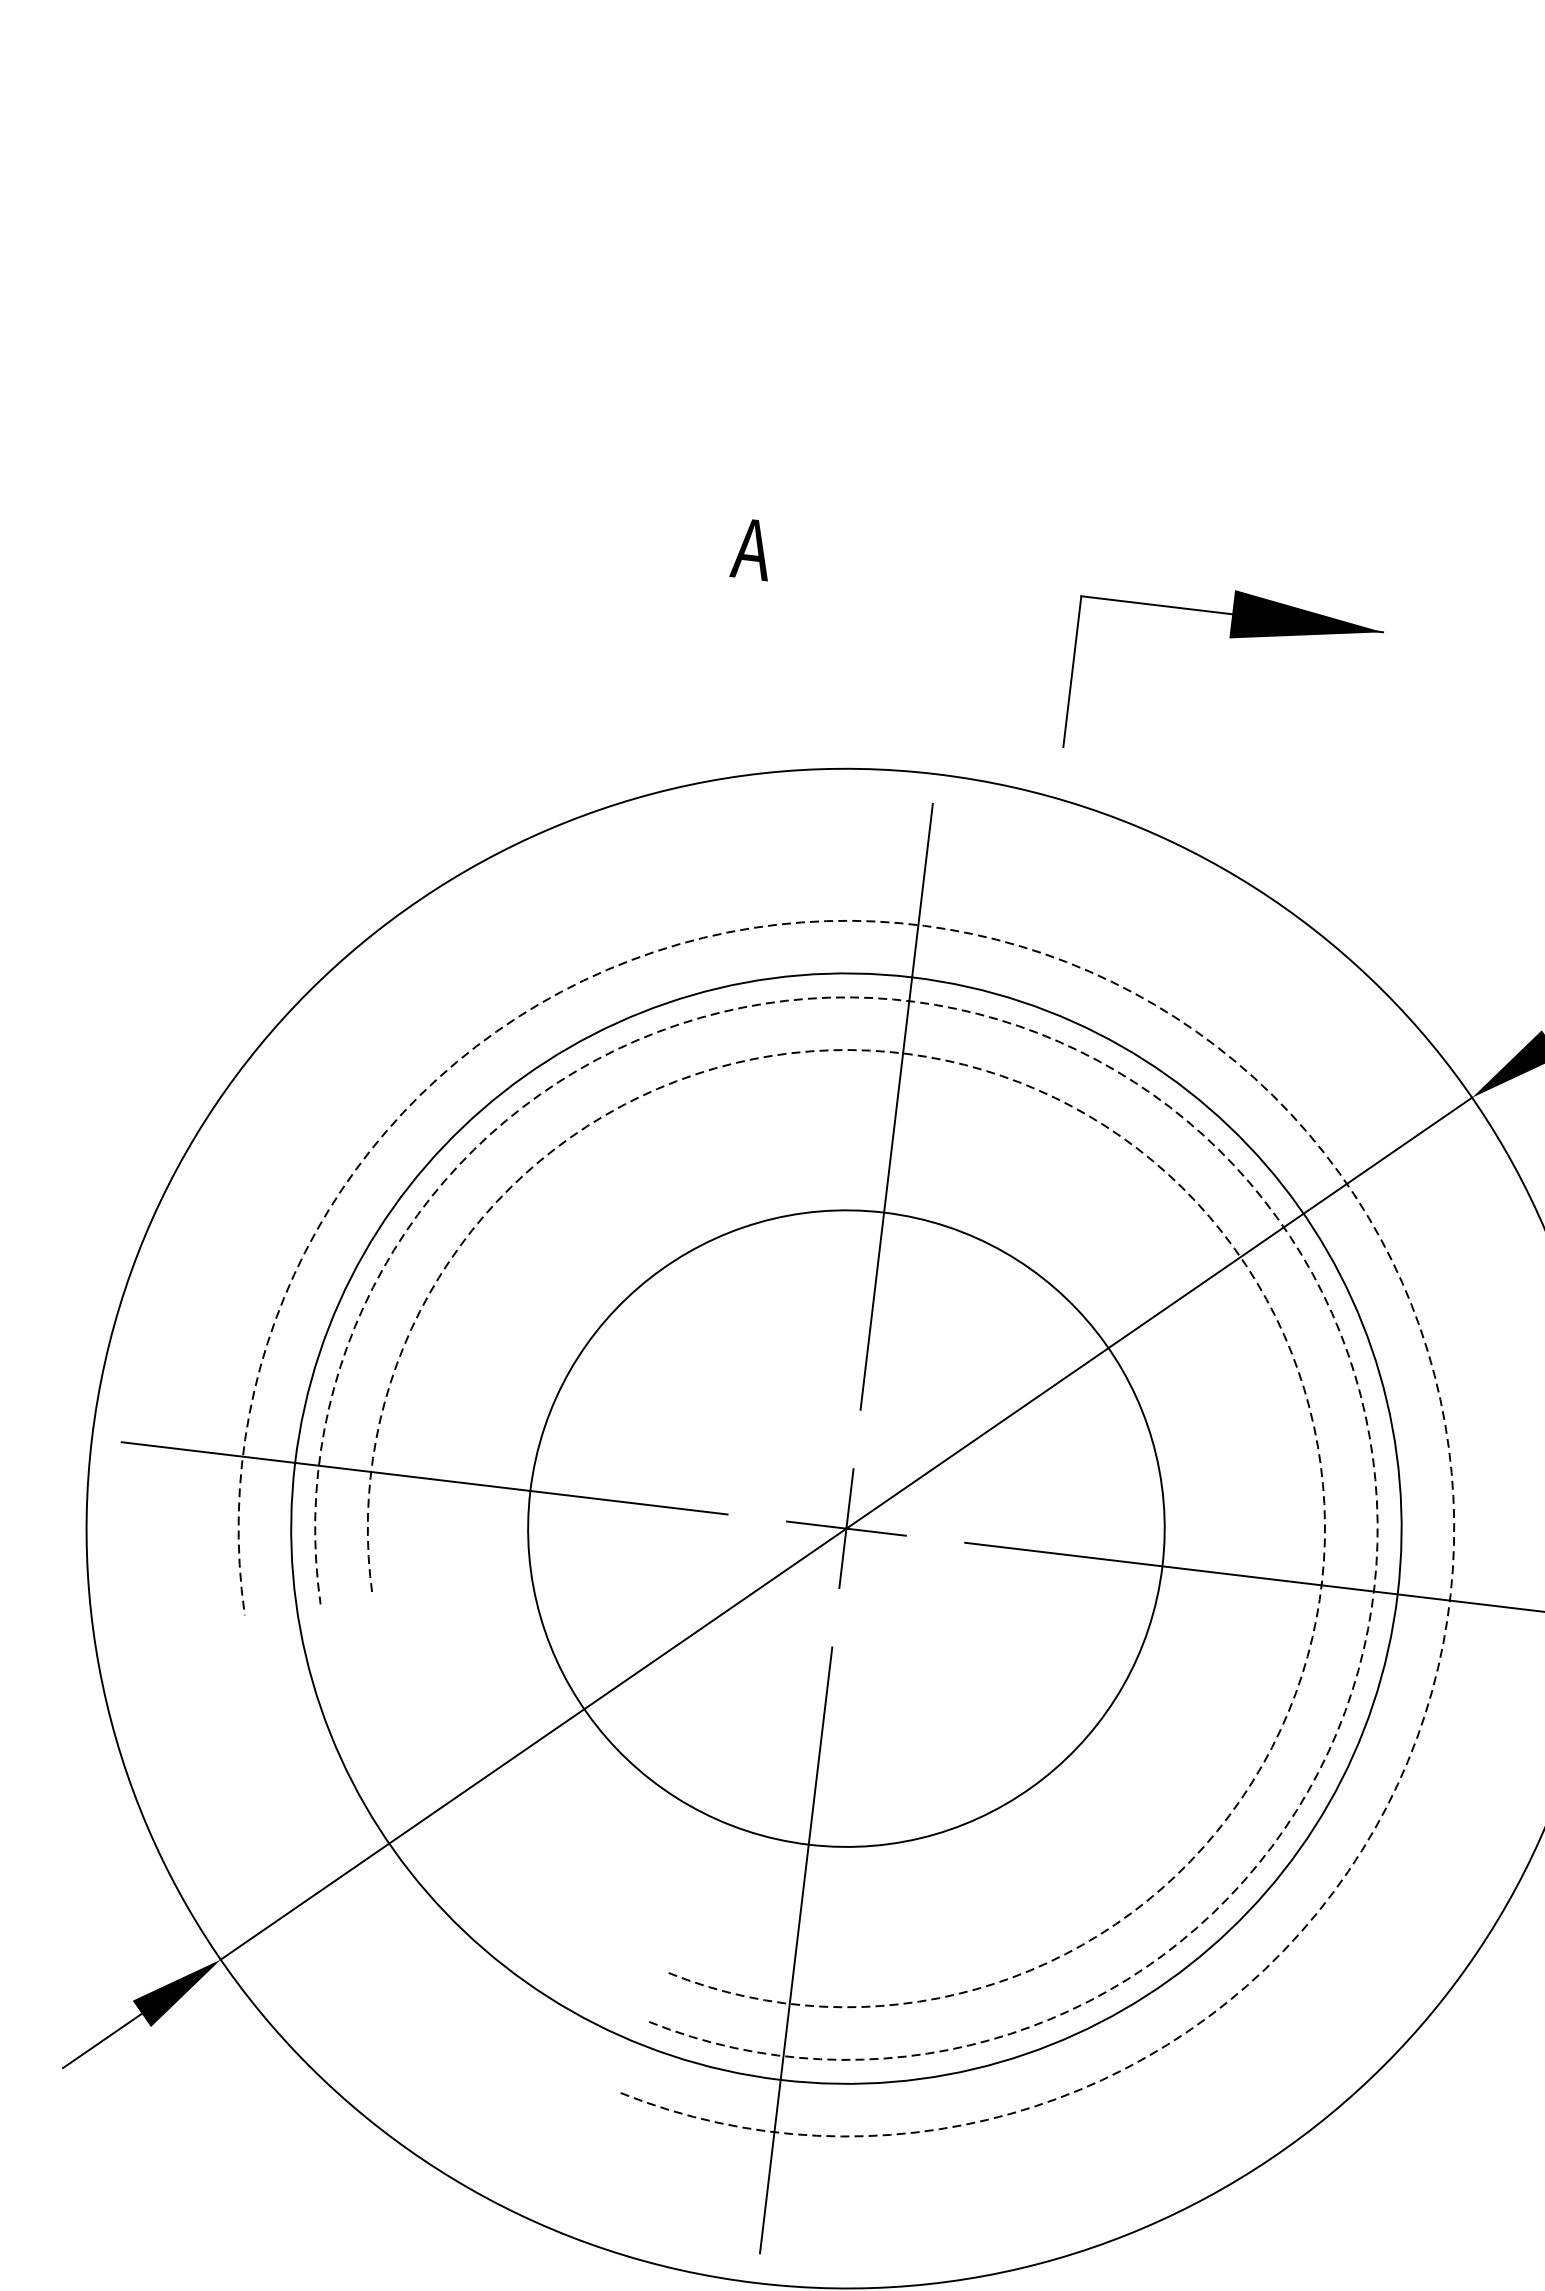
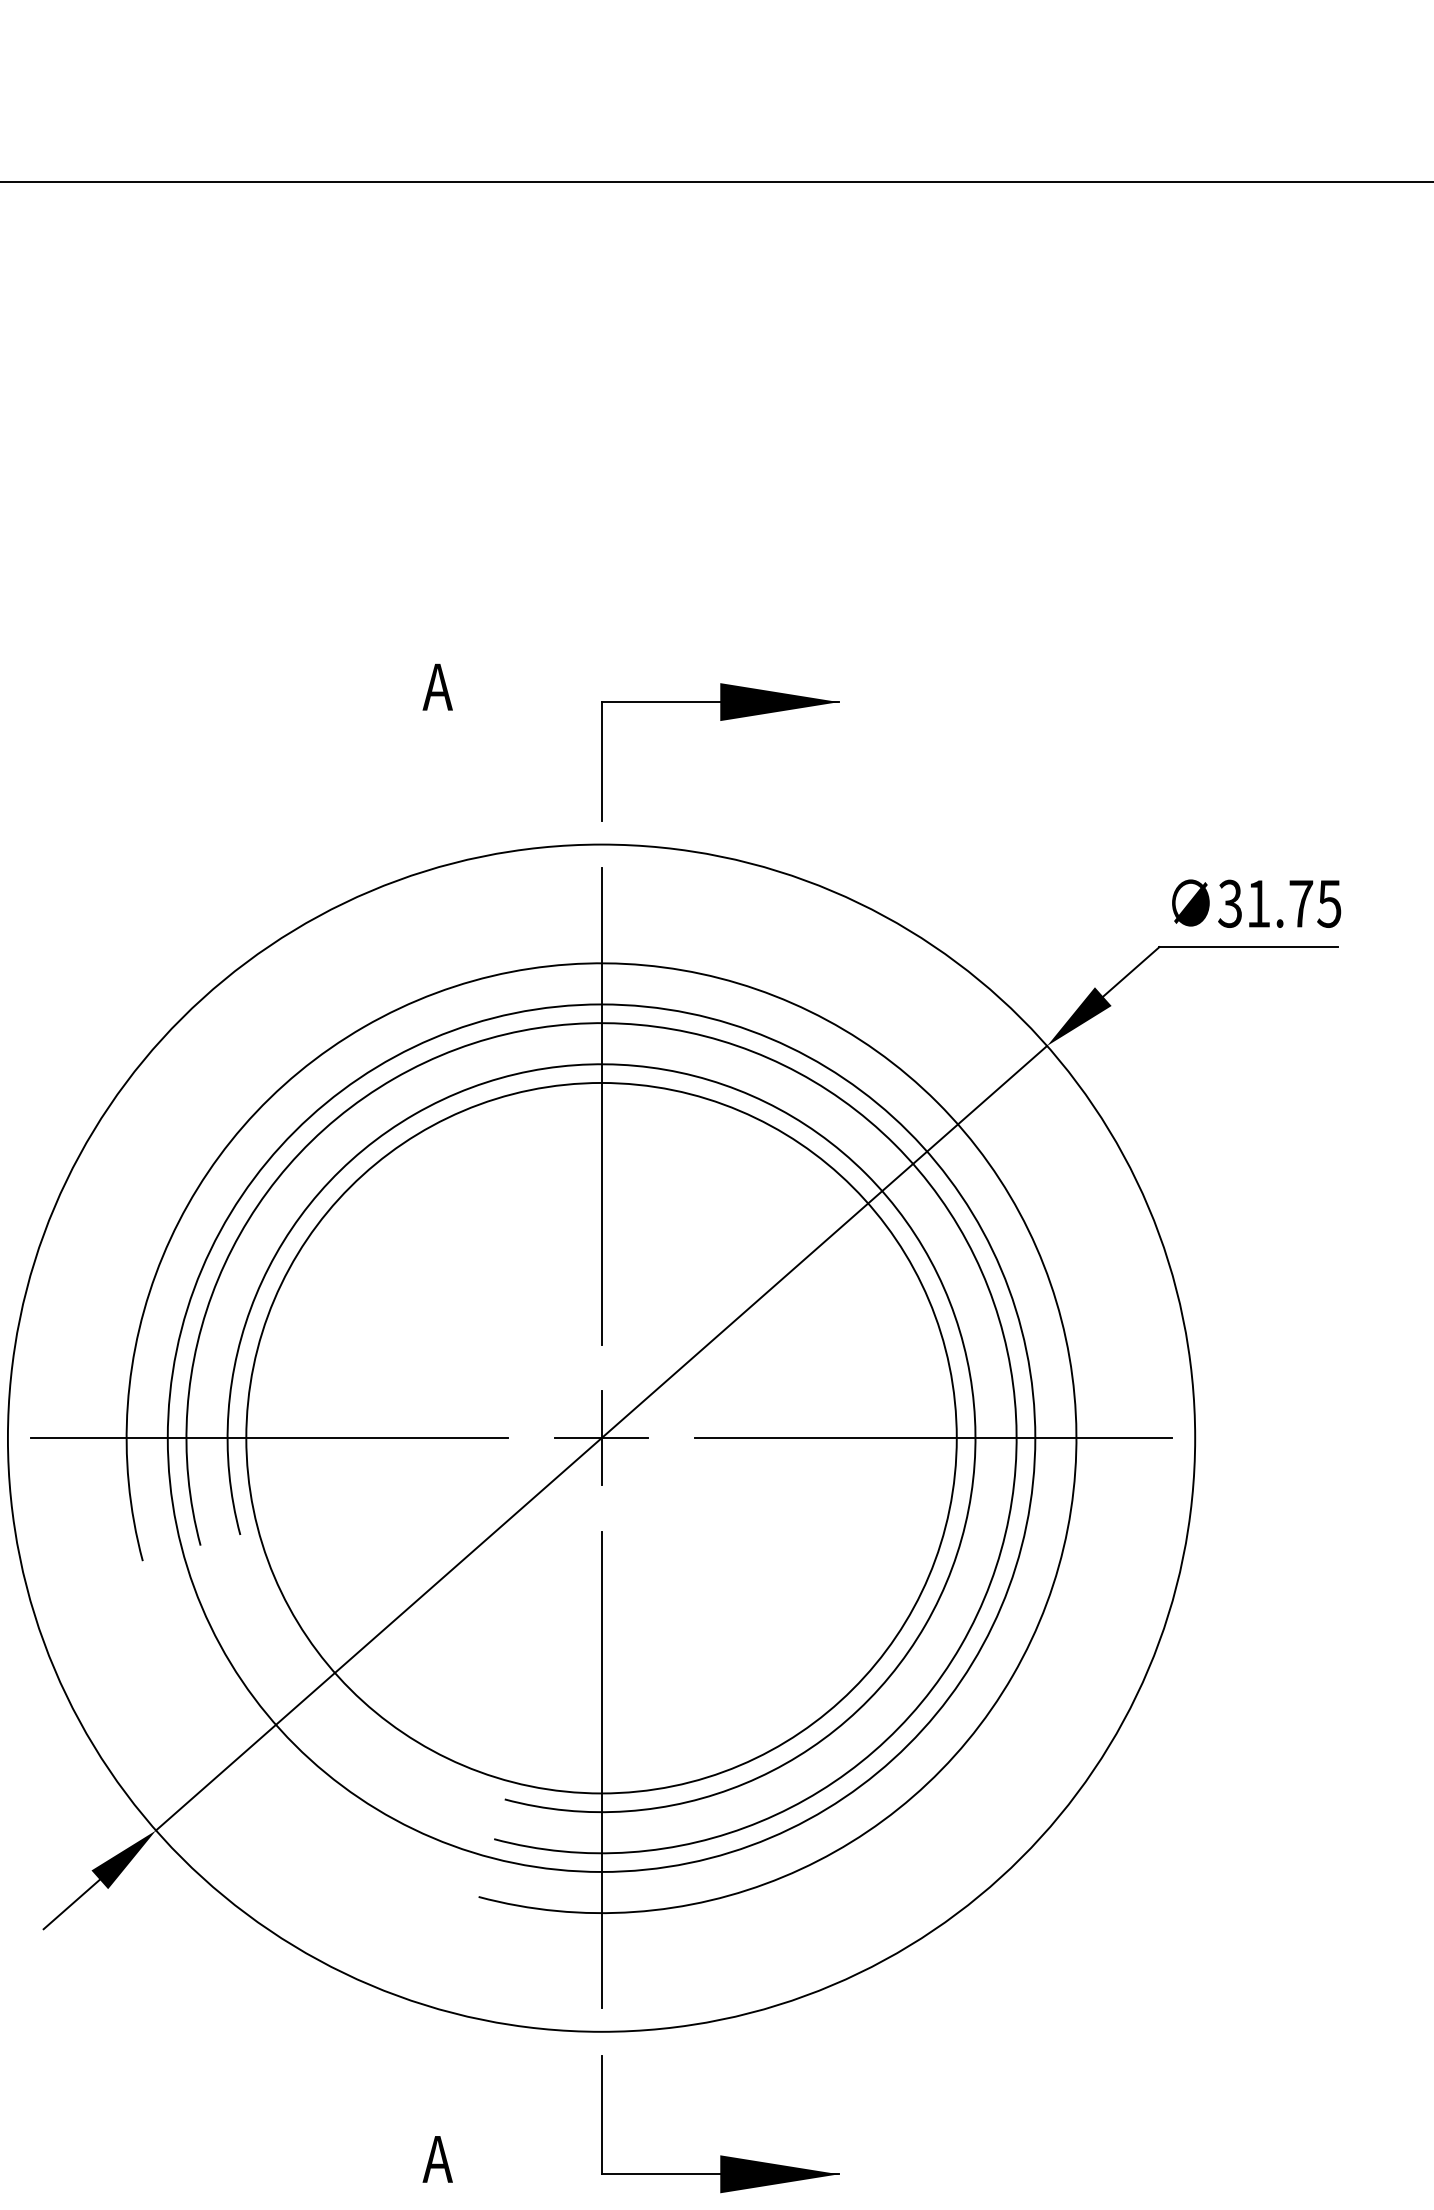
part: (1229, 637) -> (720, 720), moved
arc: (1324, 1152) -> (937, 1102), dashed -> solid
arc: (1264, 1199) -> (895, 1144), dashed -> solid
arc: (1221, 1232) -> (865, 1173), dashed -> solid
circle: (846, 1527) -> (601, 1437), size x1.43

